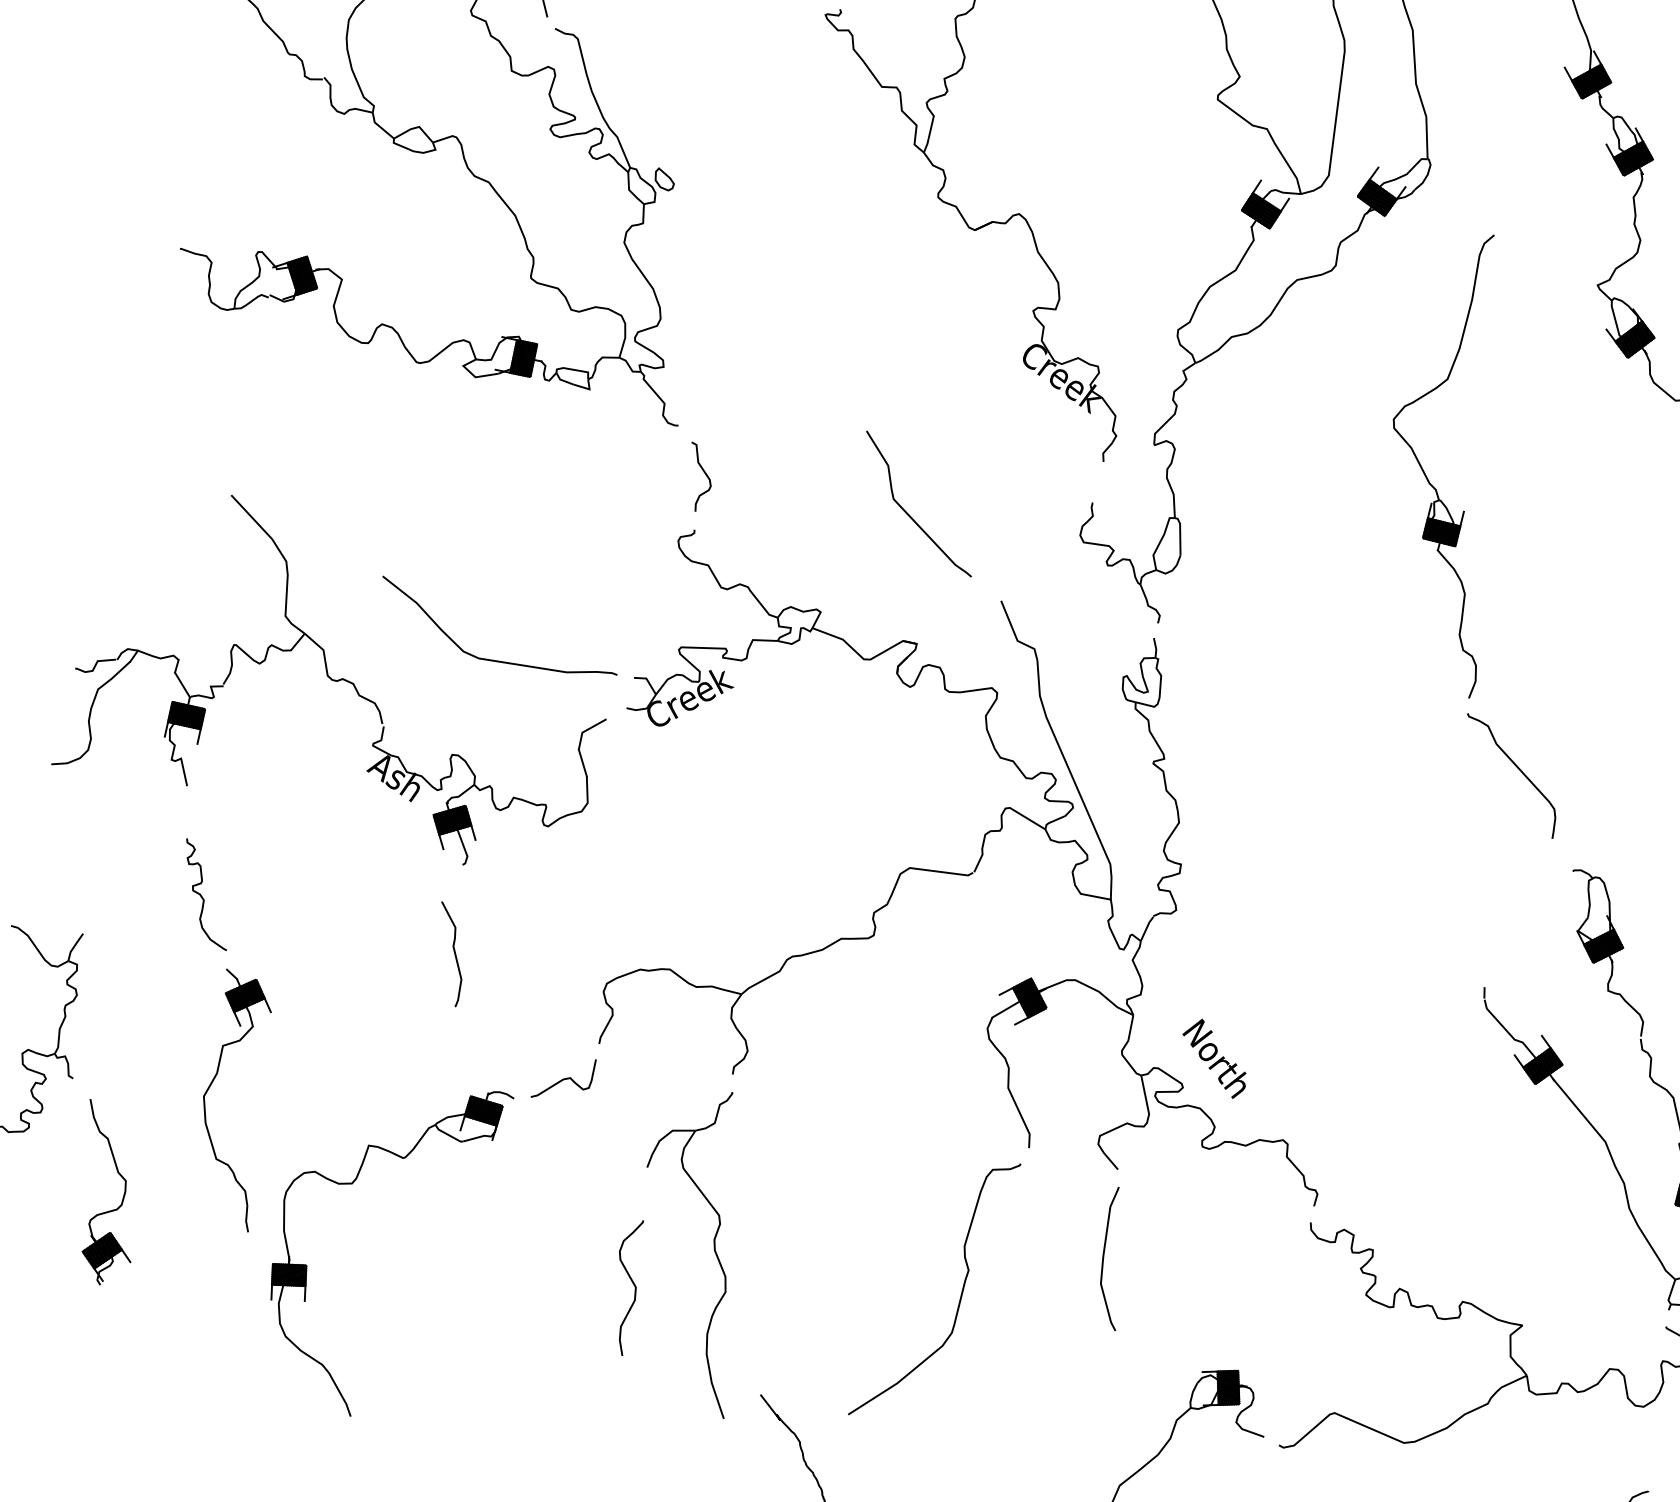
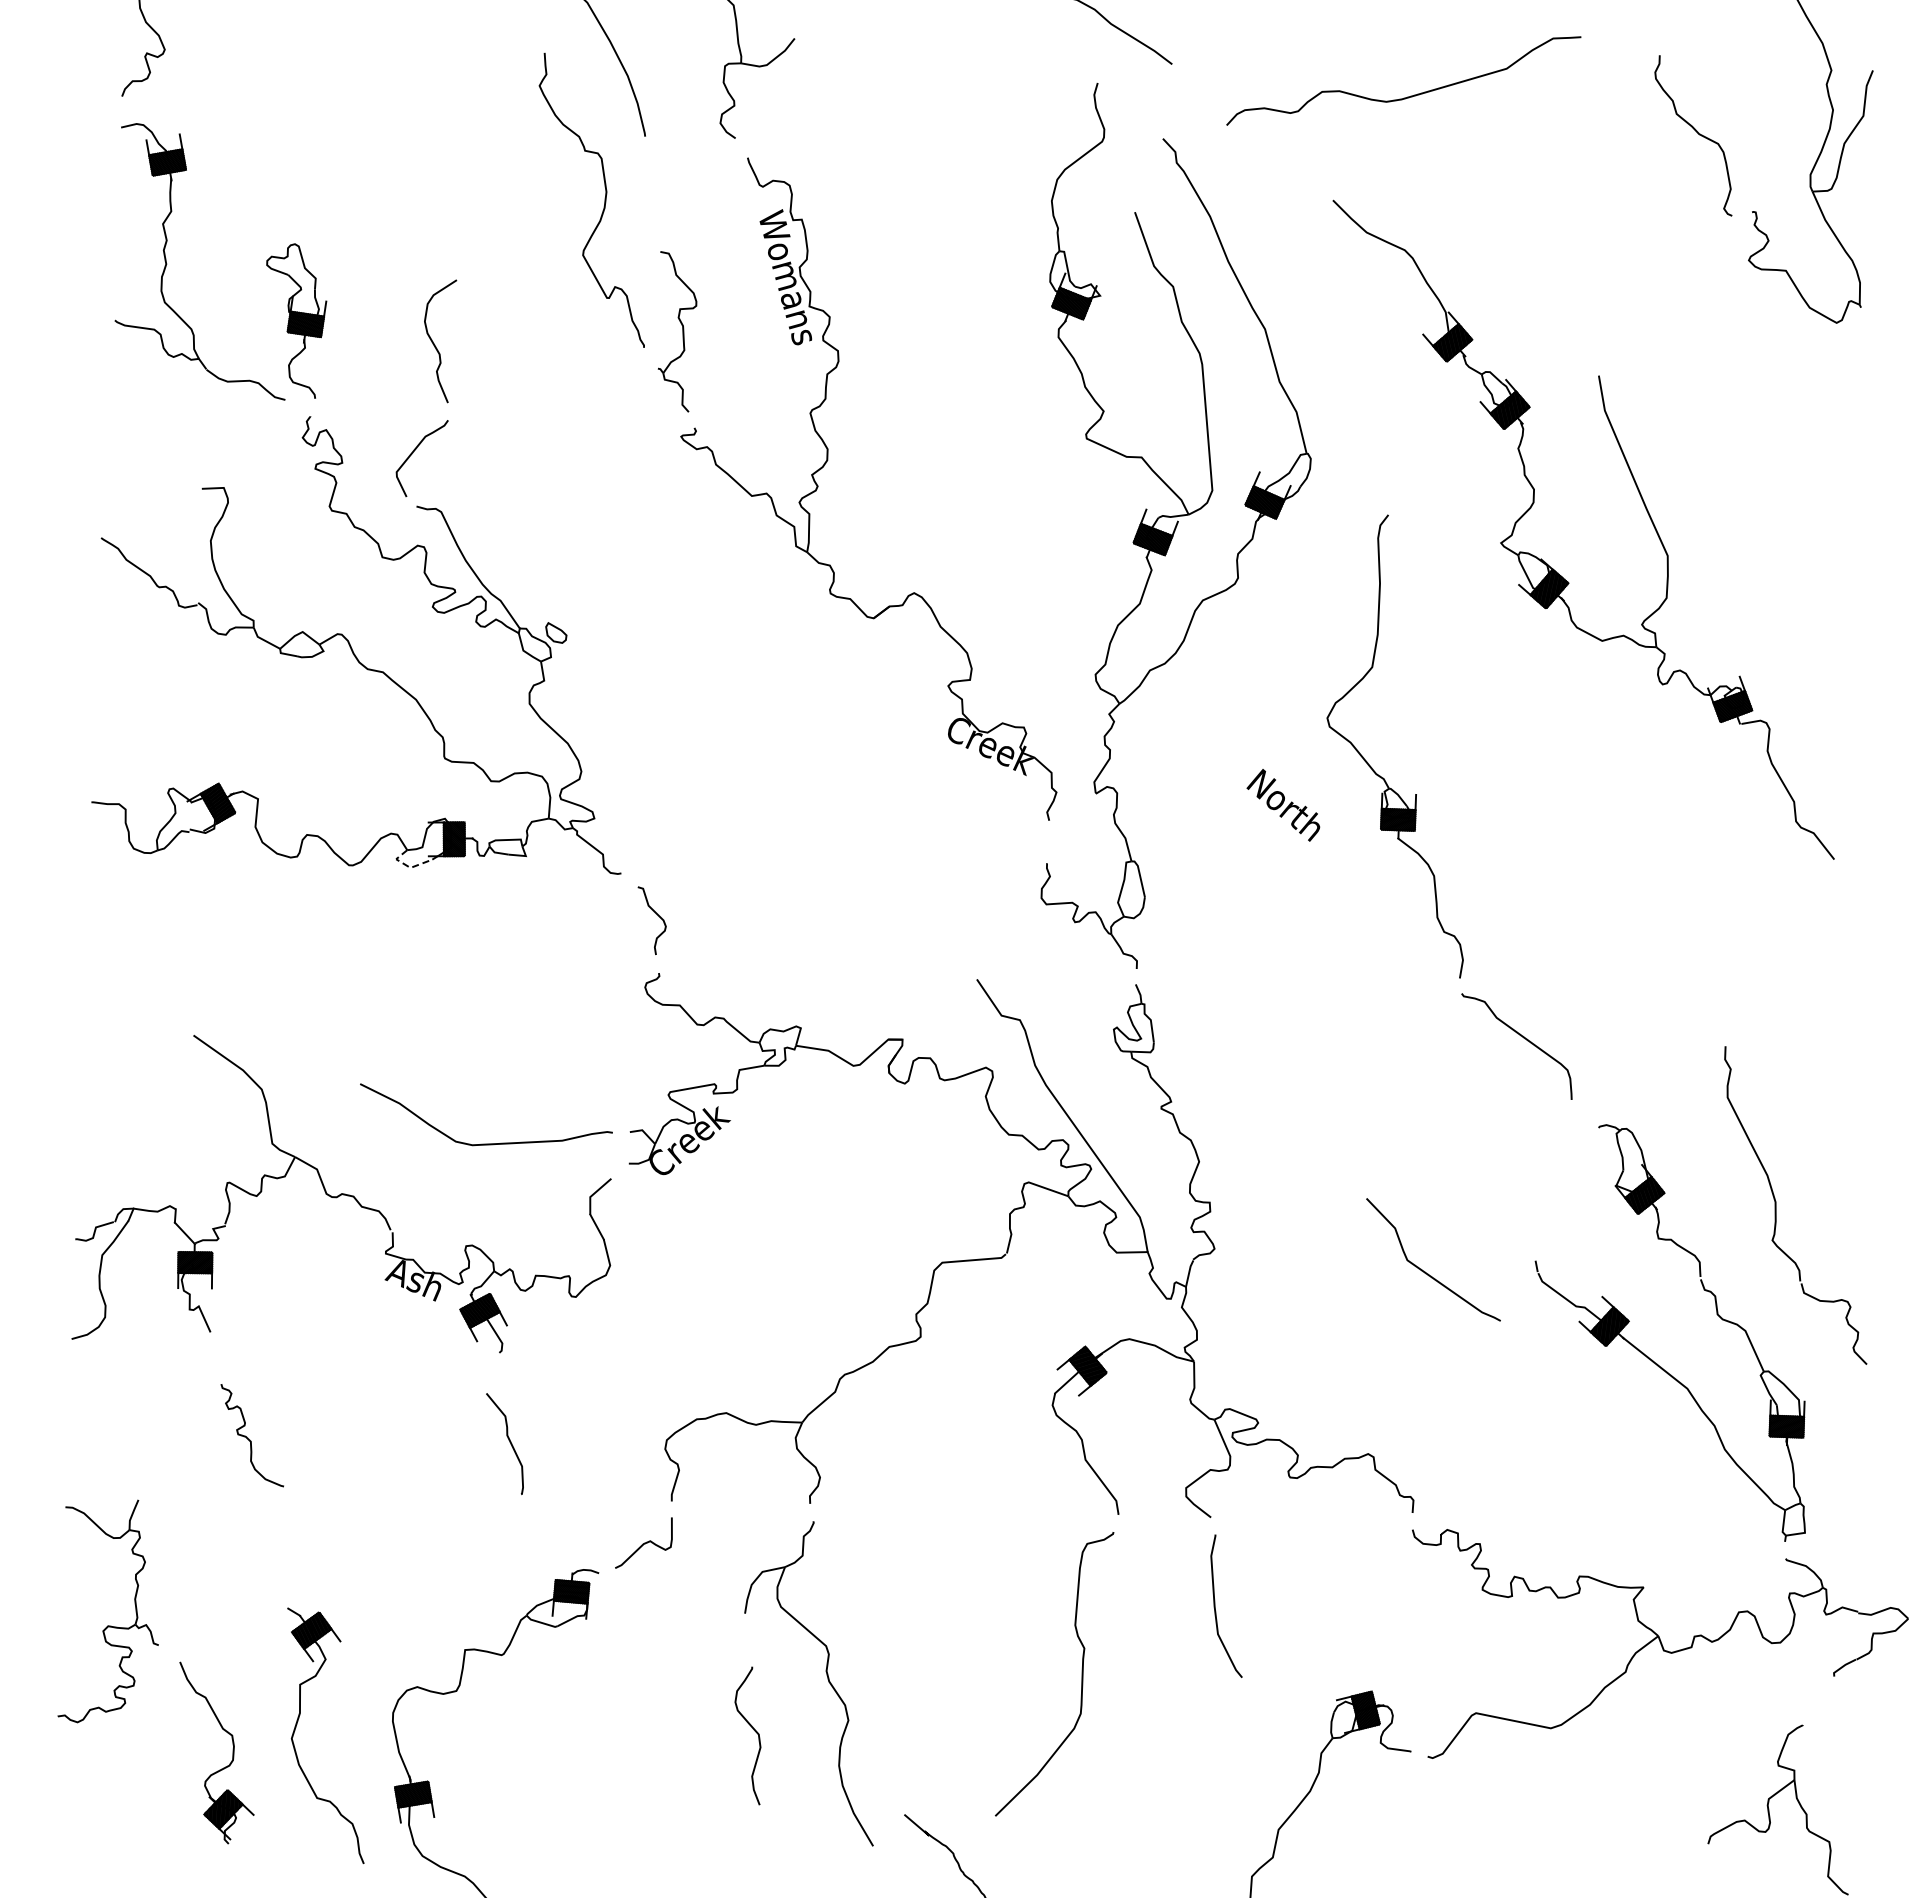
line: (473, 374) -> (407, 865), solid -> dashed
curve: (908, 513) -> (1425, 1271), moved
text: (1214, 1058) -> (1283, 805), moved
part: (212, 1083) -> (297, 1724), moved

